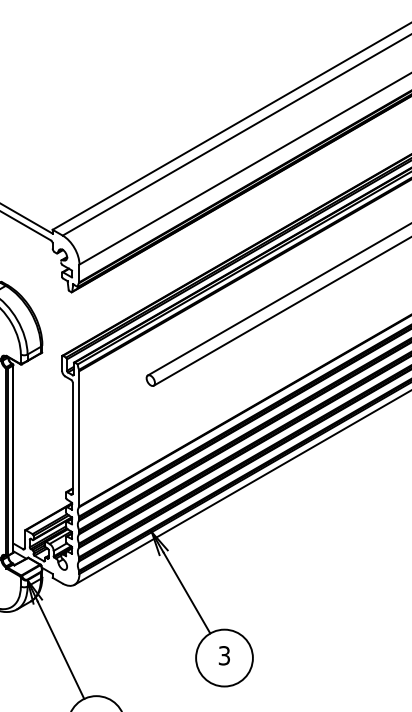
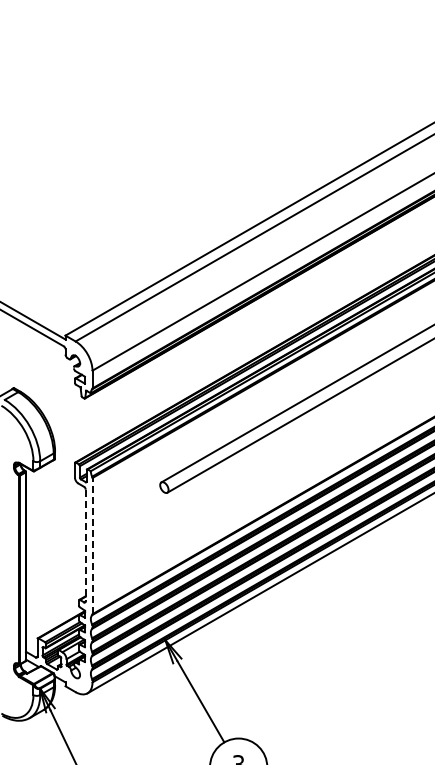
line: (72, 438) -> (85, 545), solid -> dashed
line: (79, 438) -> (92, 545), solid -> dashed

